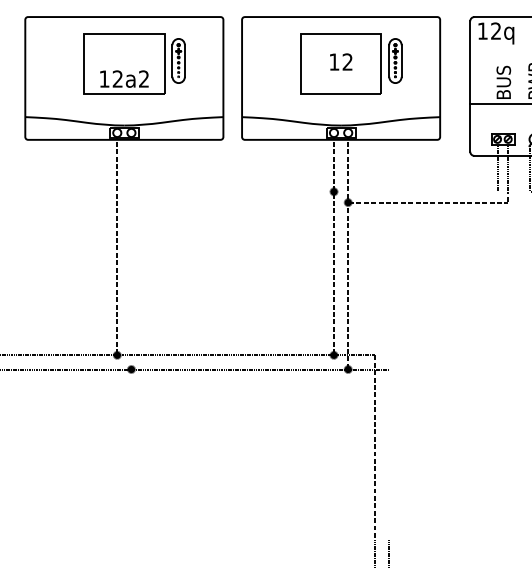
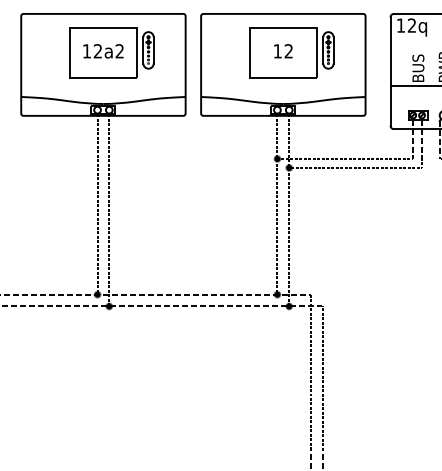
text: (124, 78) -> (103, 50), moved
line: (415, 191) -> (345, 158), added
line: (131, 253) -> (109, 210), added
line: (388, 454) -> (322, 377), added

